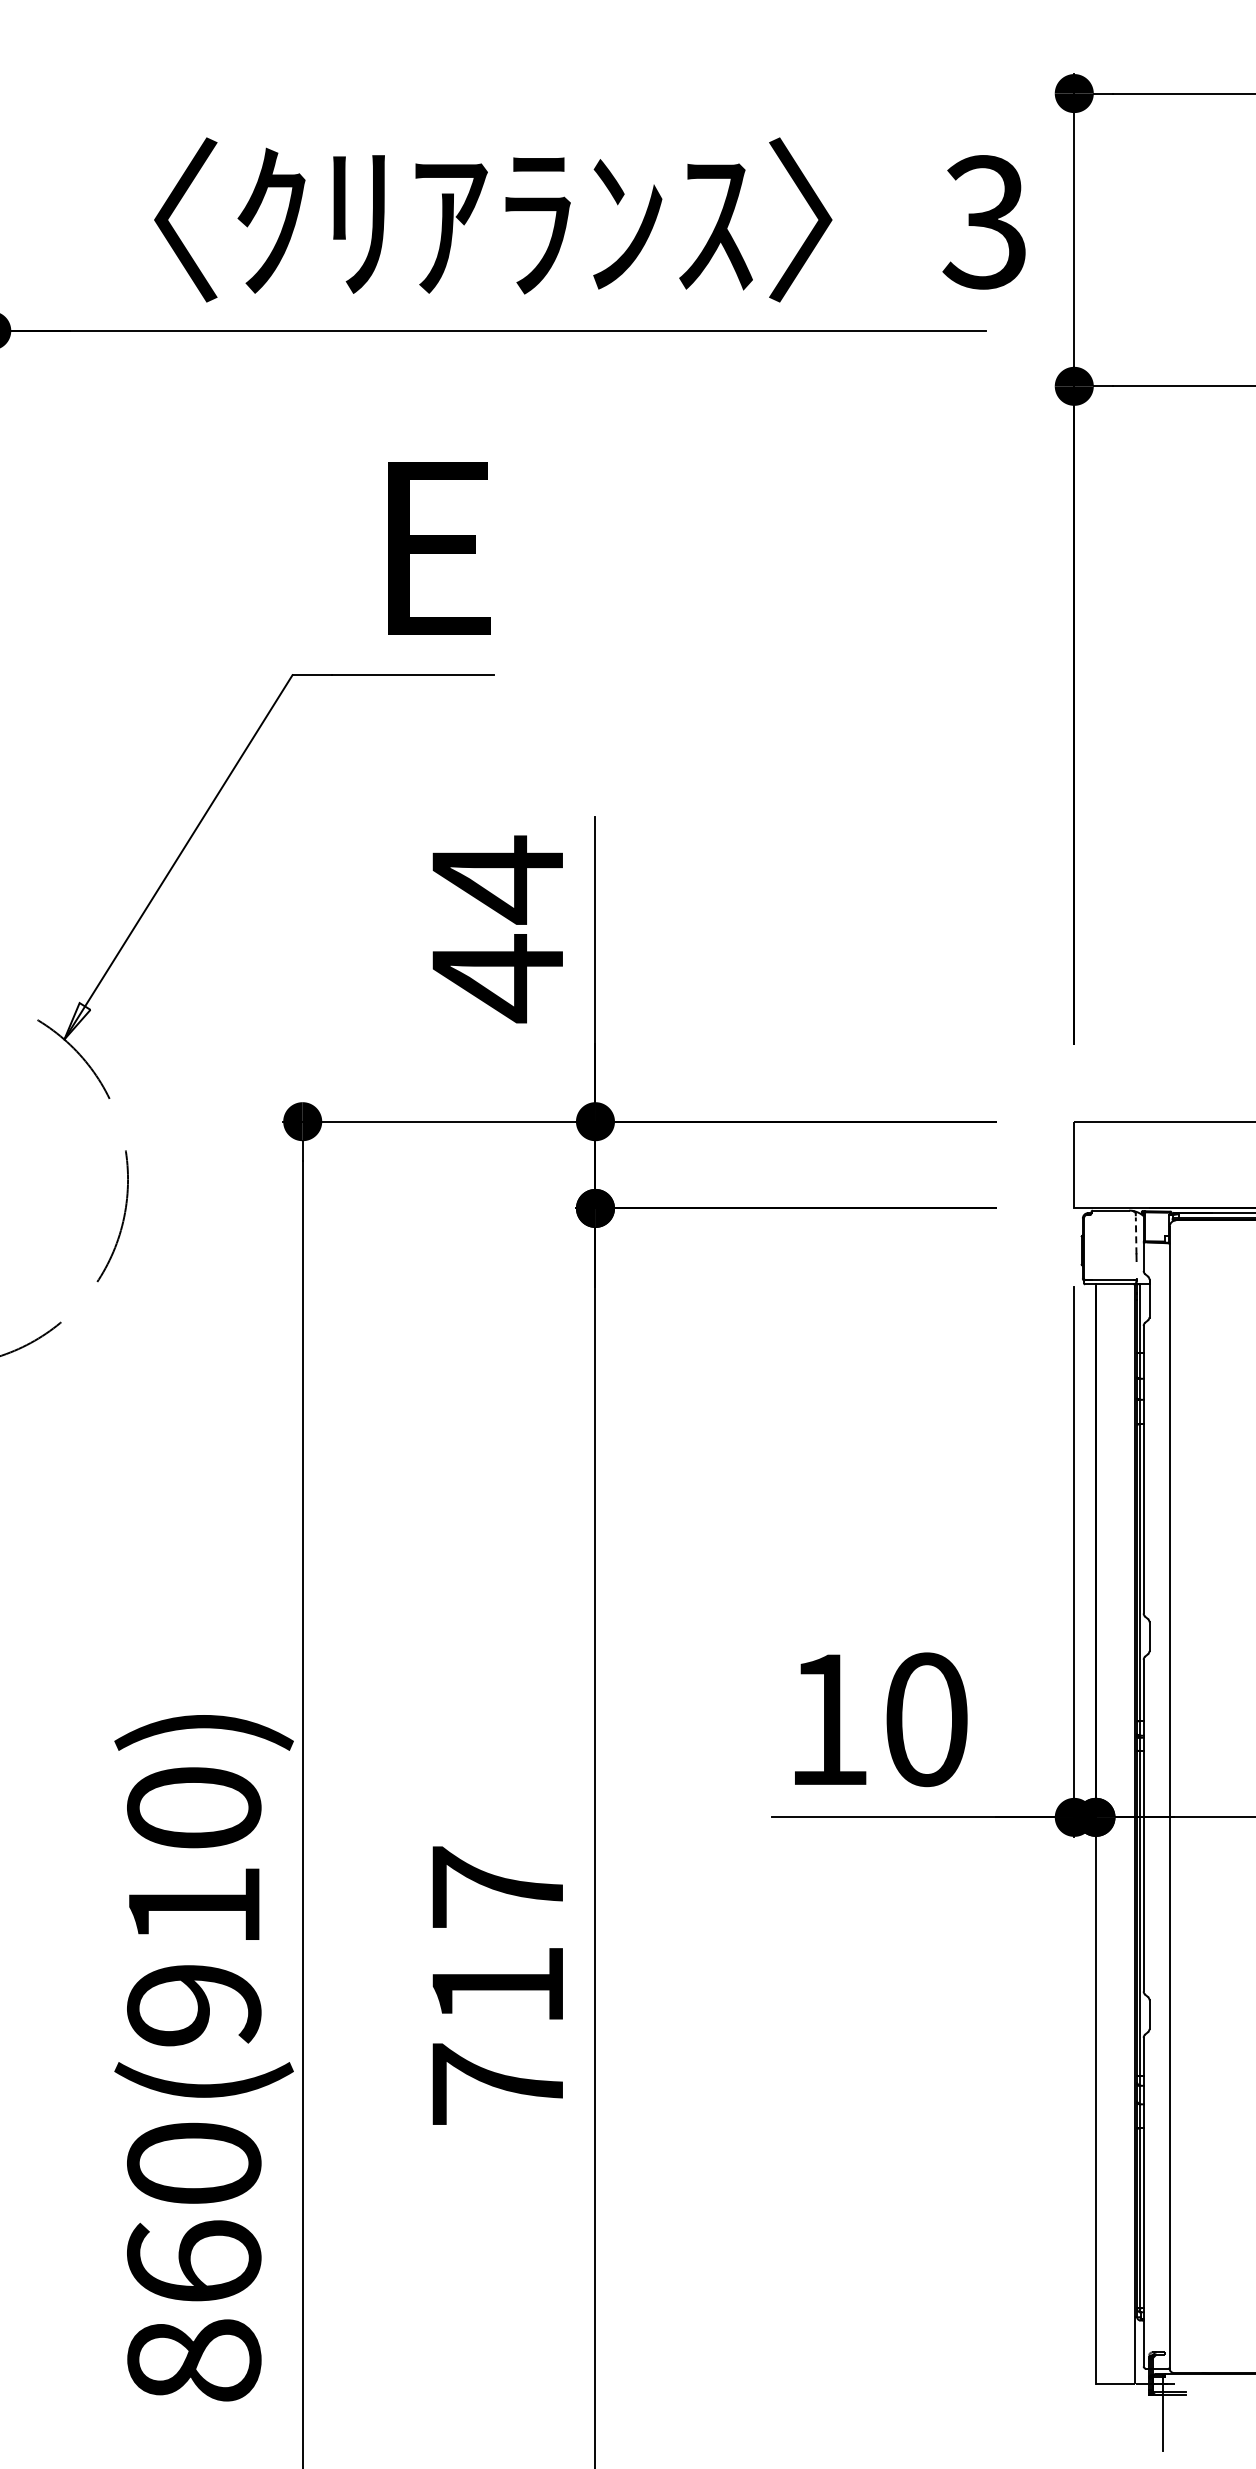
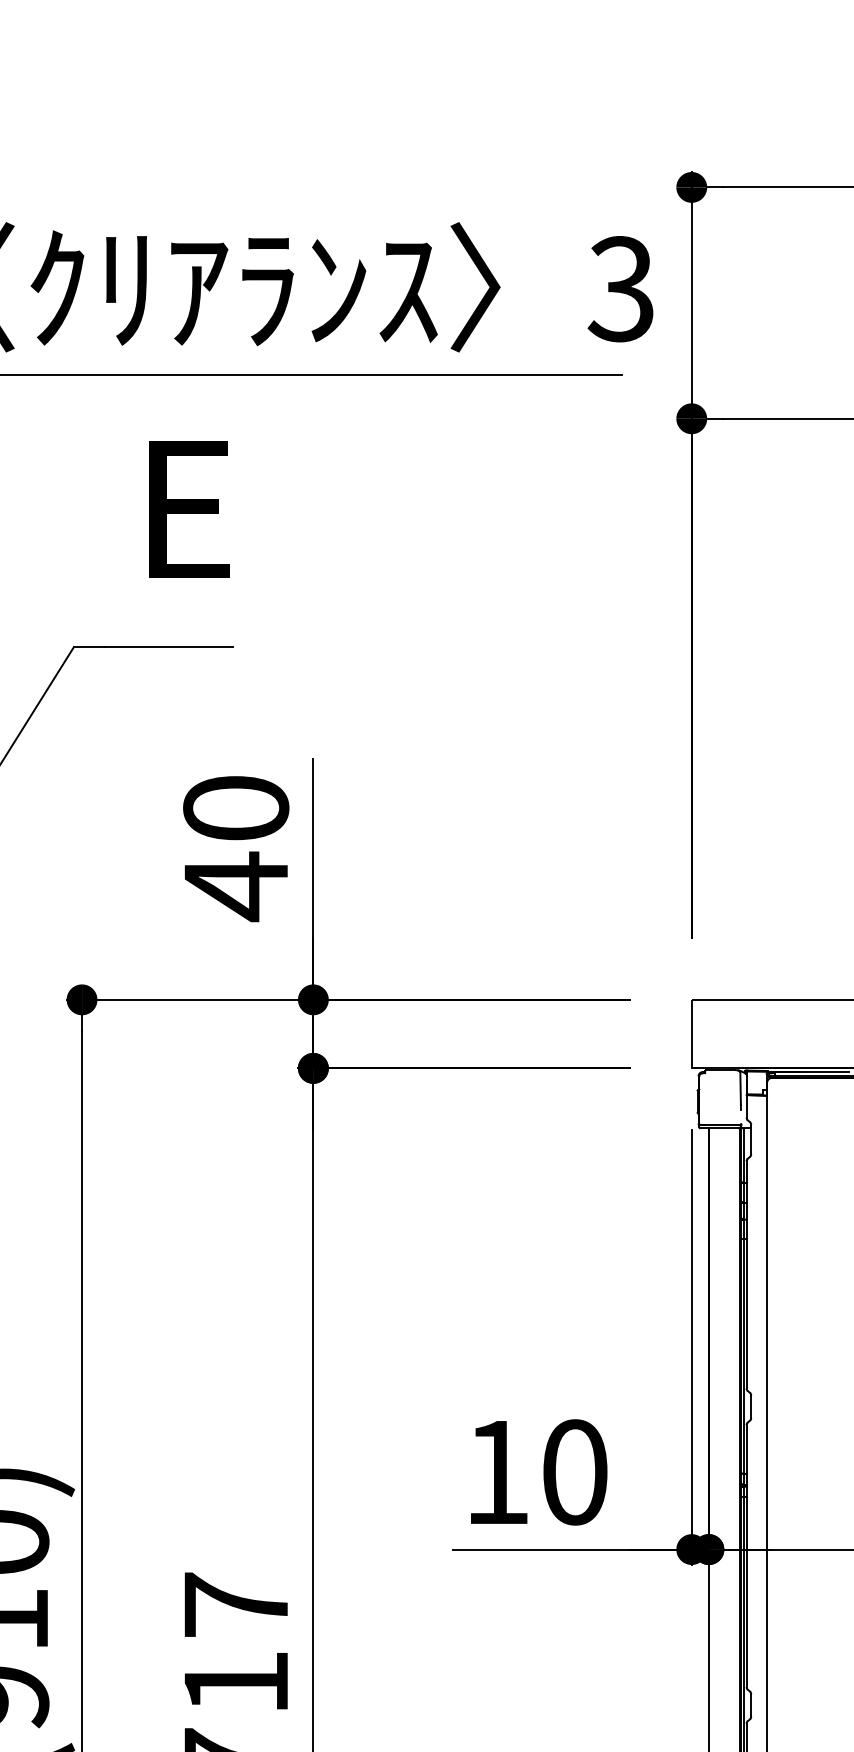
text: (439, 548) -> (190, 509), moved
text: (497, 879) -> (235, 808), 44 -> 40
line: (1136, 1235) -> (740, 1089), dashed -> solid

